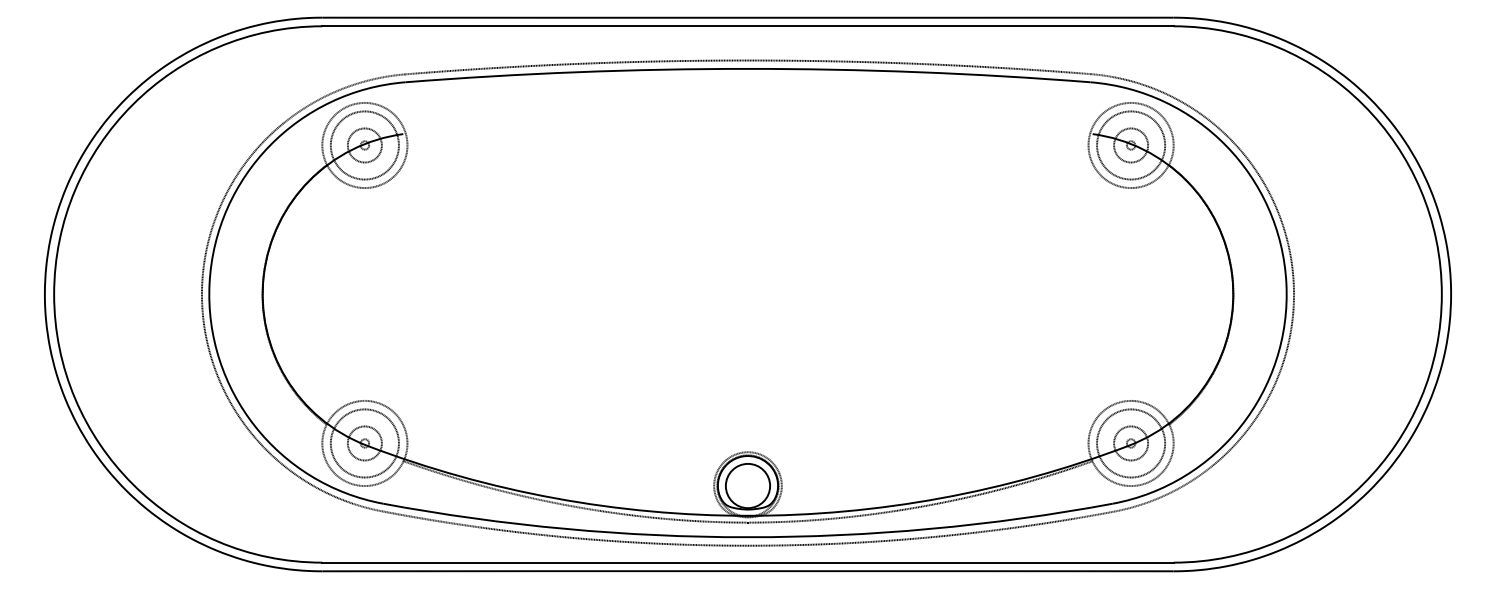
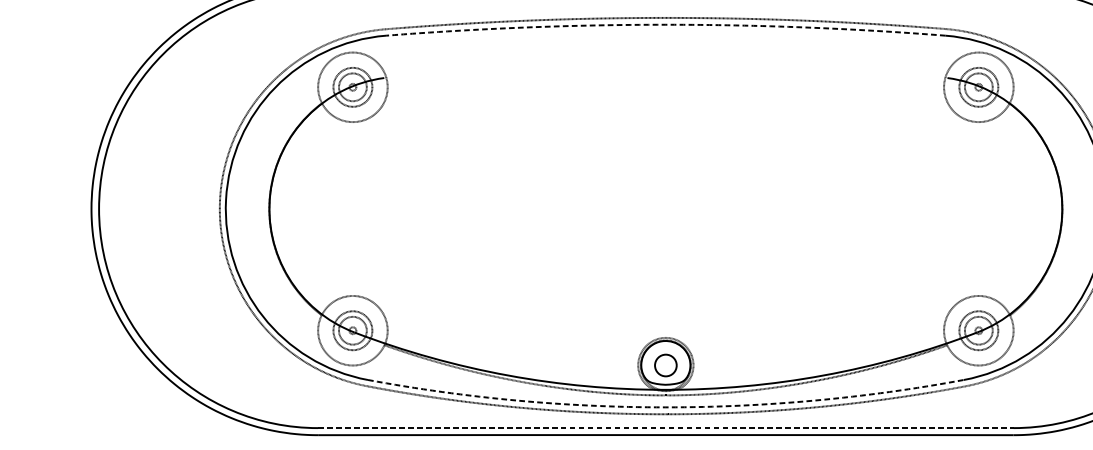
arc: (748, 68) -> (666, 24), solid -> dashed
circle: (364, 145) -> (352, 87), size x0.7
circle: (1131, 145) -> (979, 87), size x0.7
circle: (364, 443) -> (352, 330), size x0.7
circle: (1131, 443) -> (979, 330), size x0.7
circle: (747, 485) -> (665, 365), size x0.6
arc: (747, 537) -> (665, 407), solid -> dashed
line: (748, 562) -> (666, 427), solid -> dashed

